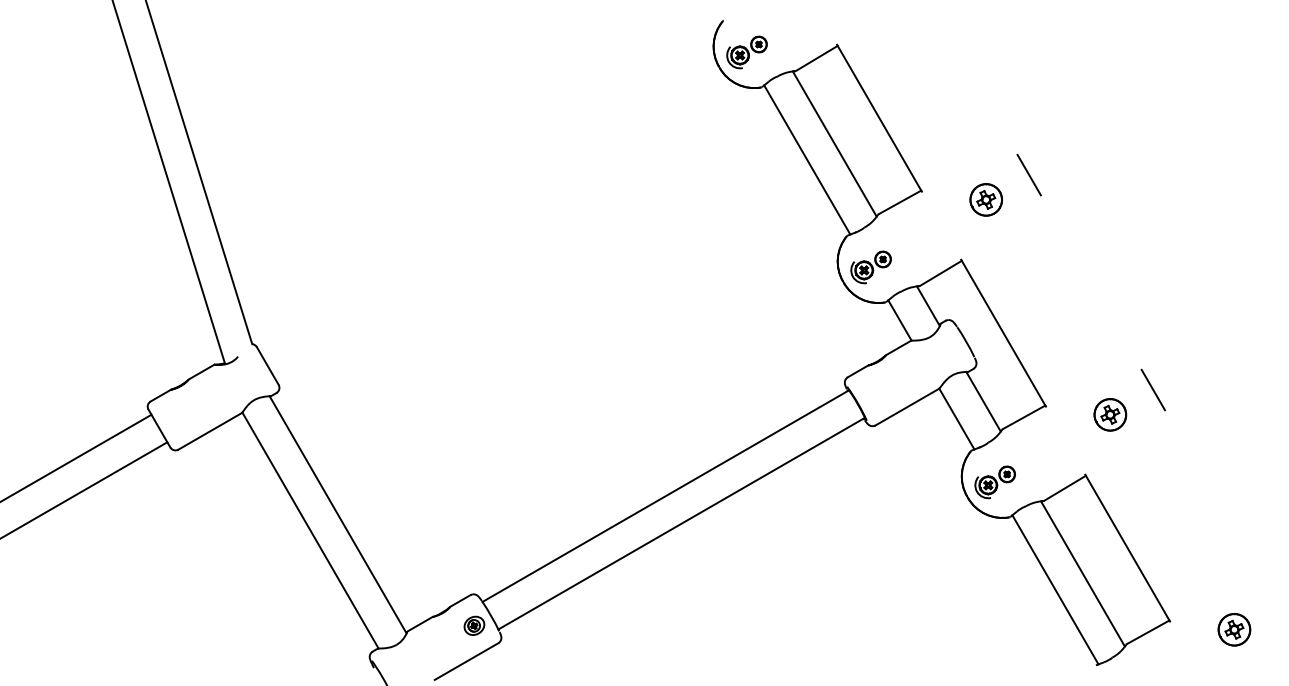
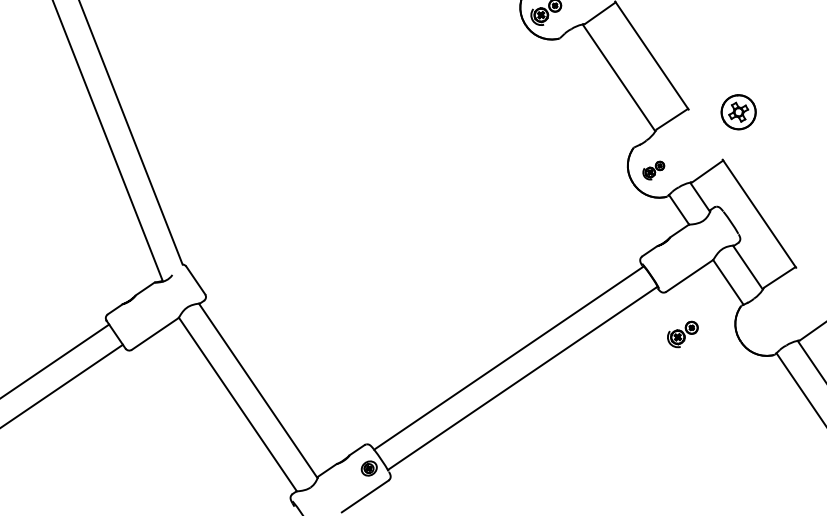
line: (807, 159) -> (598, 91), removed
line: (1028, 174) -> (769, 90), removed
part: (985, 199) -> (737, 112), size x1.4
part: (870, 267) -> (653, 170), size x0.7
part: (994, 482) -> (682, 334), moved

